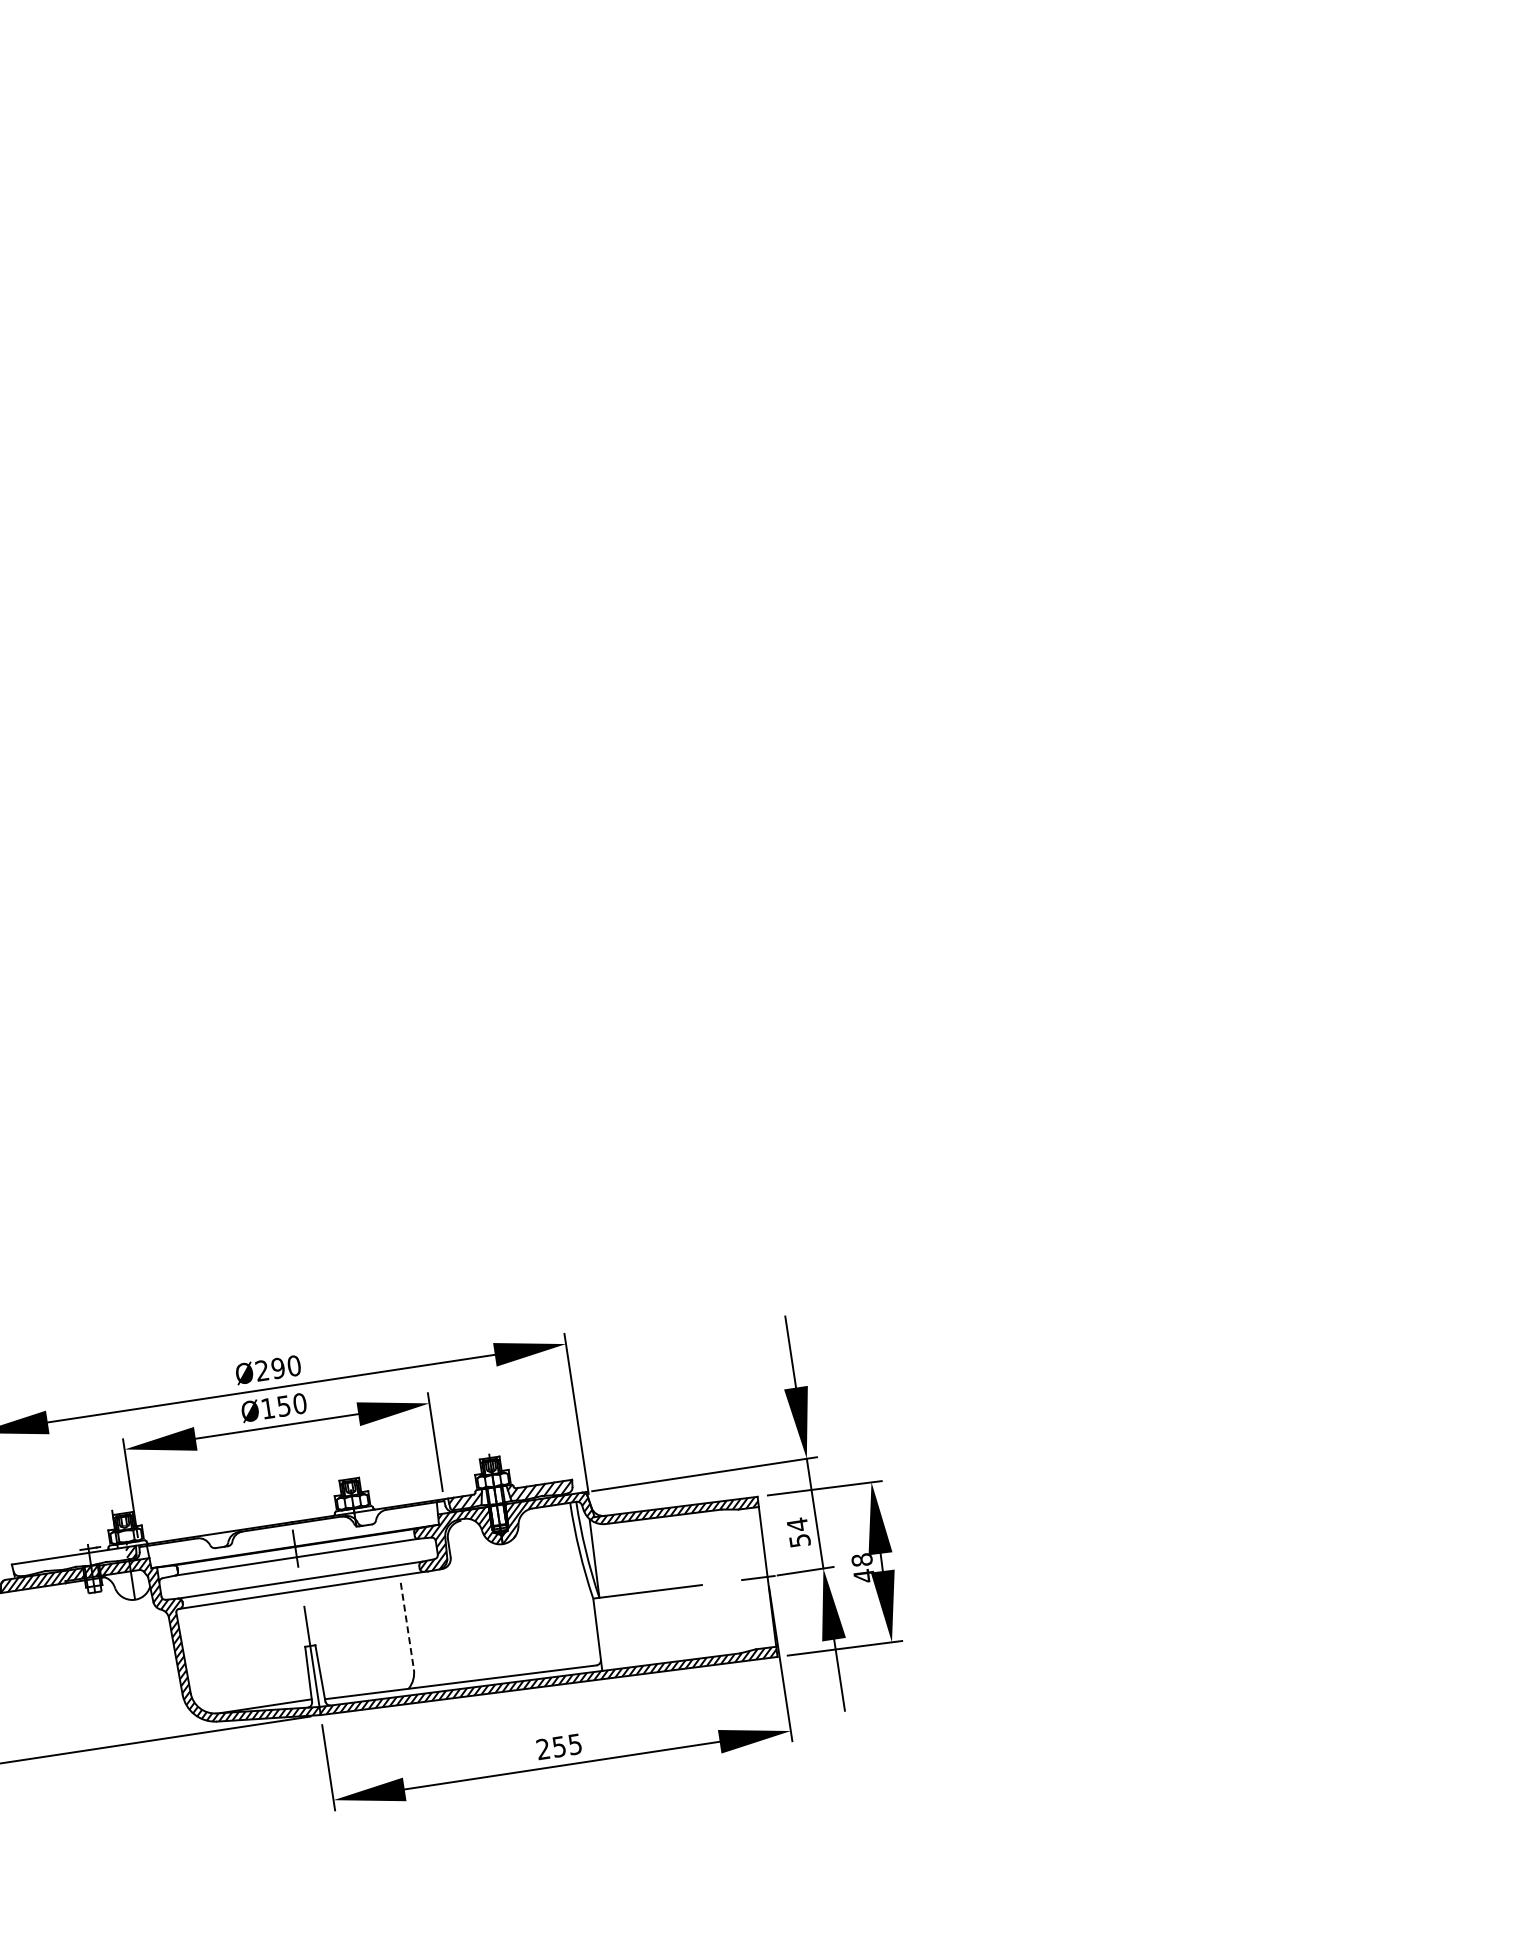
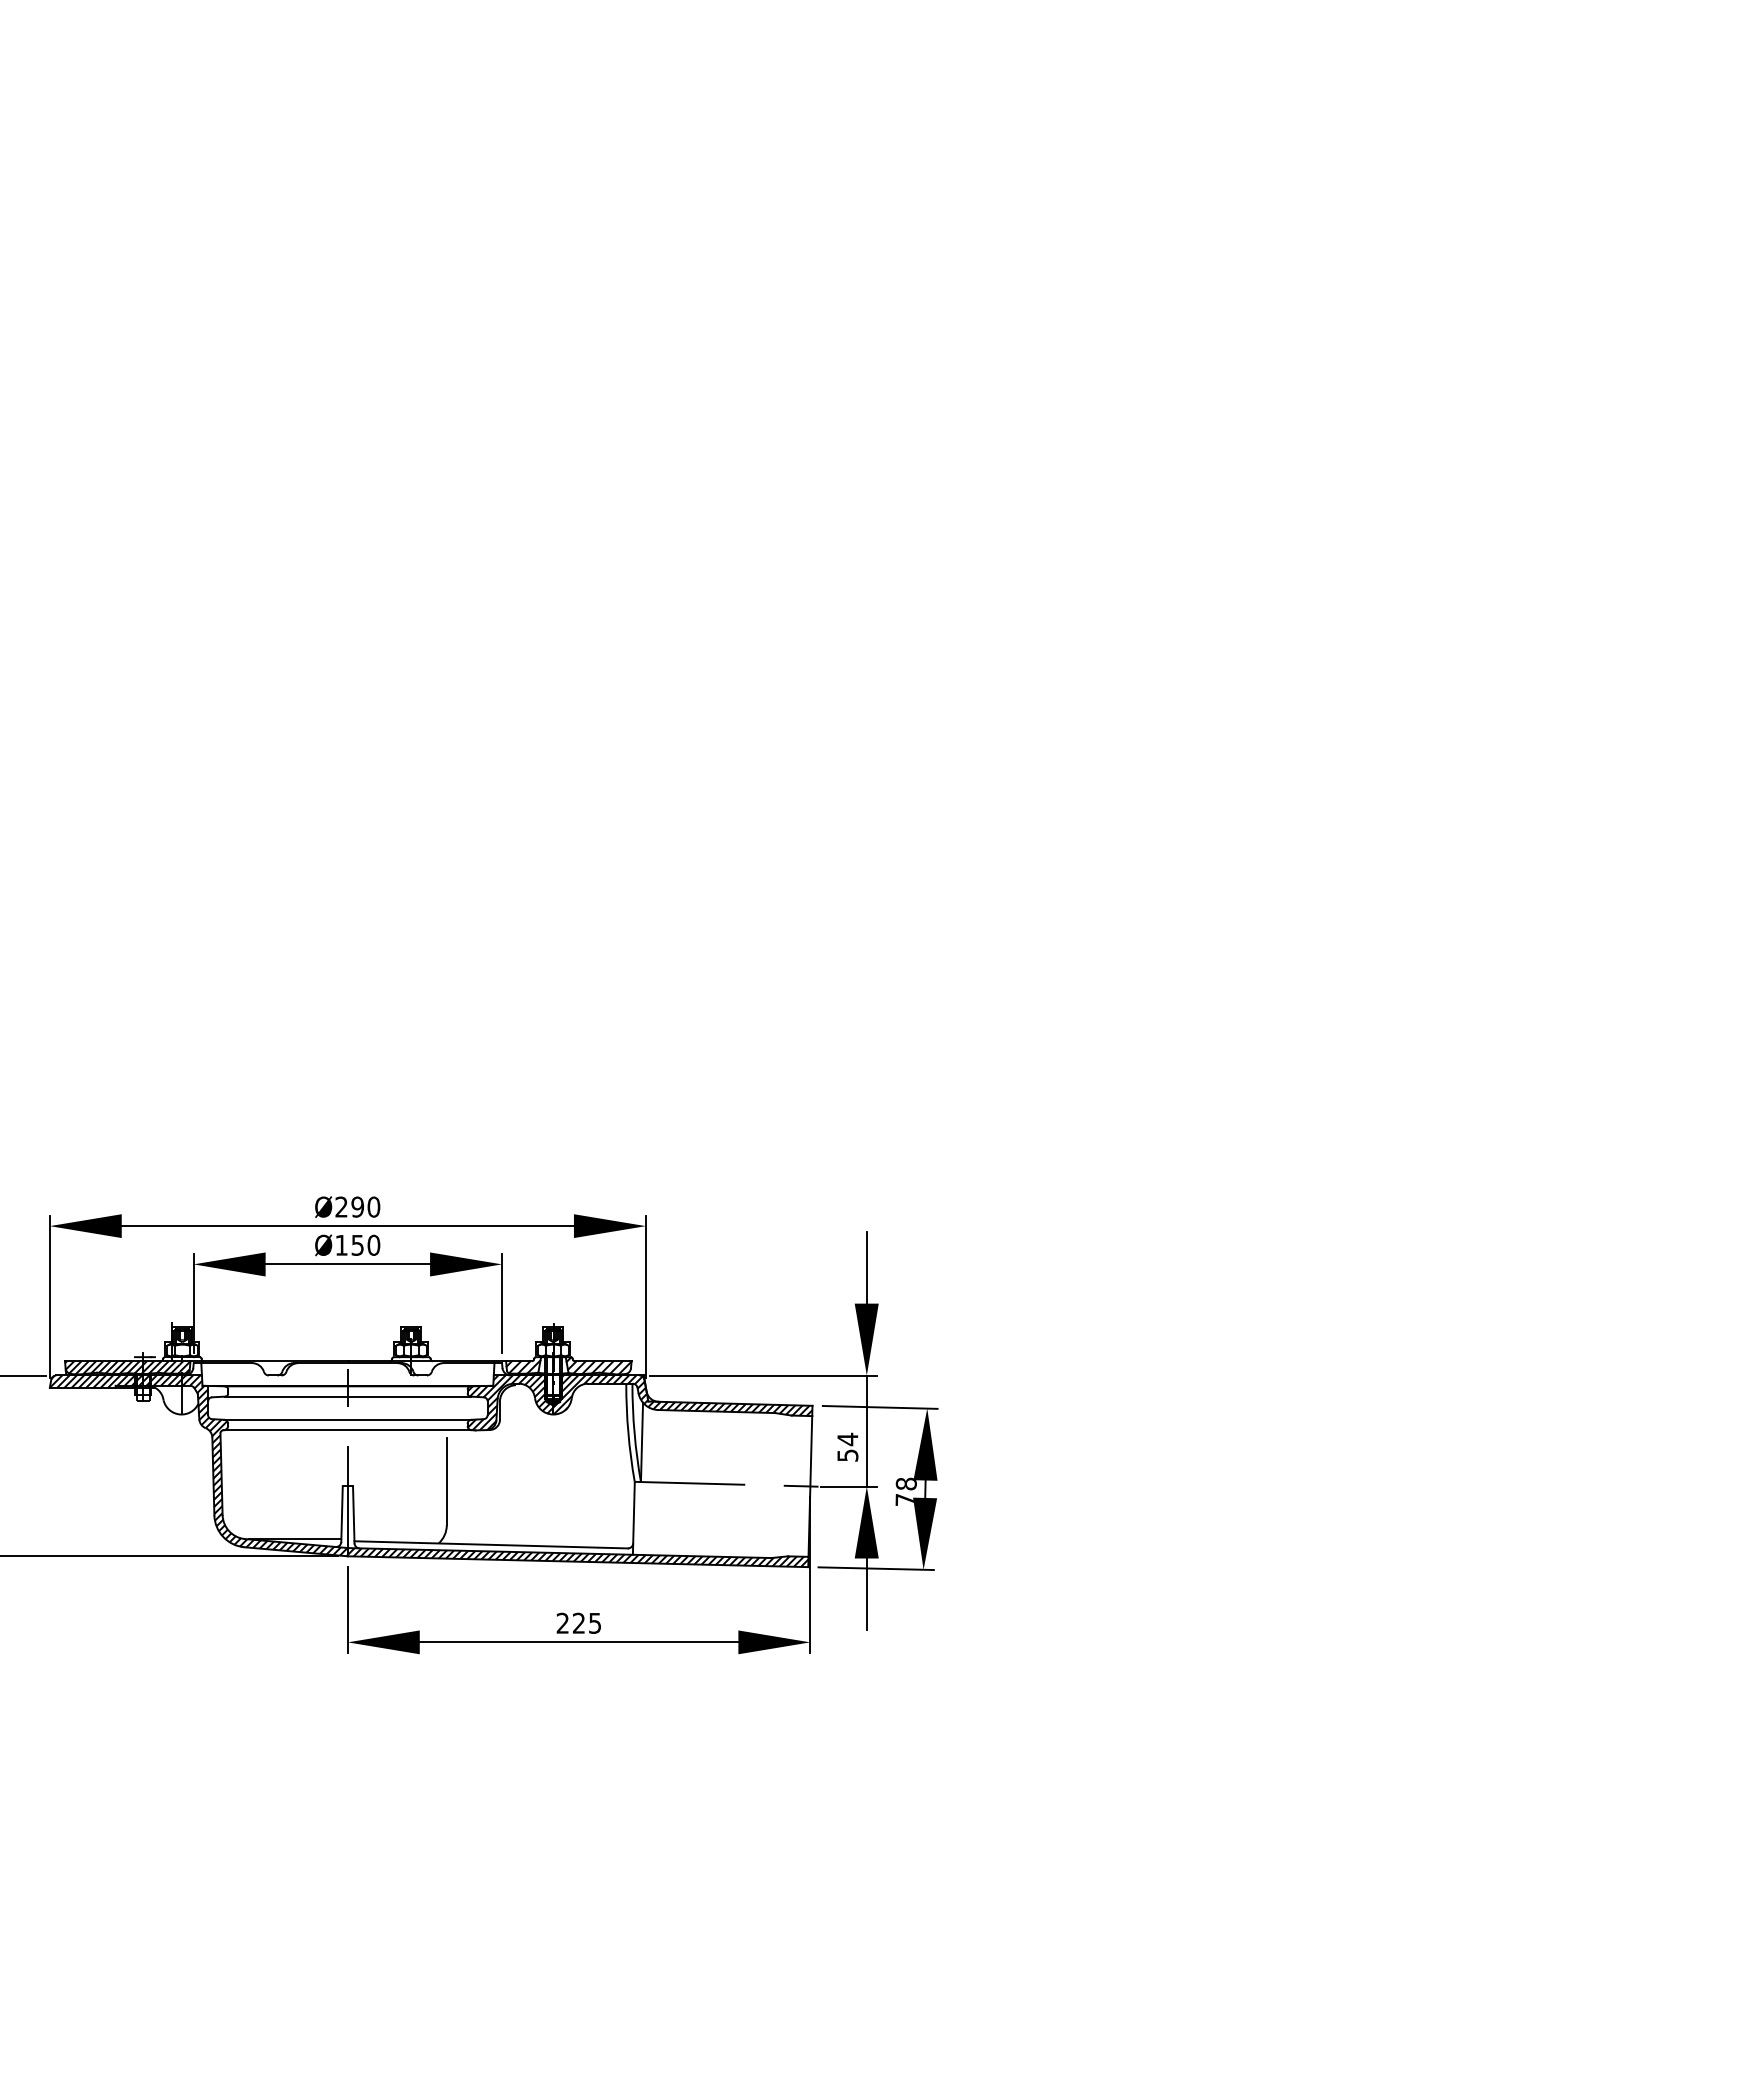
hatch: (69, 1562) -> (122, 1367), added
text: (863, 1575) -> (905, 1499), 48 -> 78
line: (407, 1626) -> (446, 1481), dashed -> solid
text: (558, 1746) -> (578, 1622), 255 -> 225

